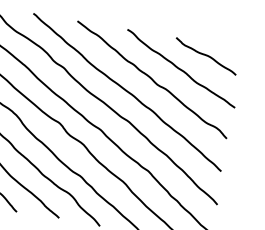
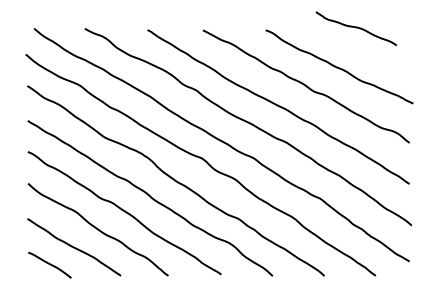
curve: (205, 56) -> (355, 28), moved

